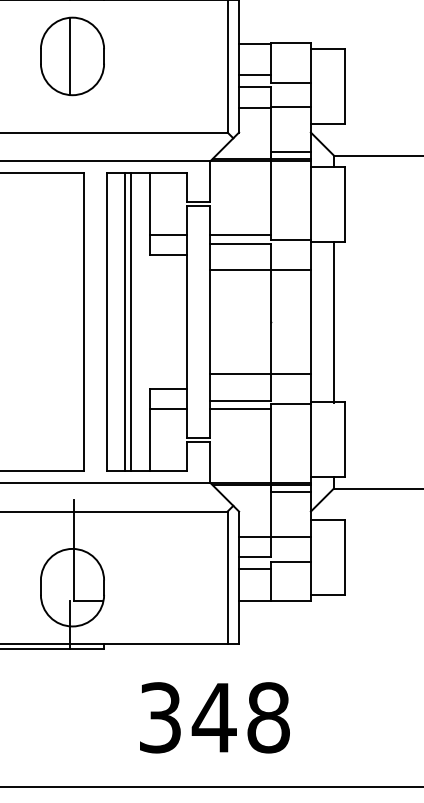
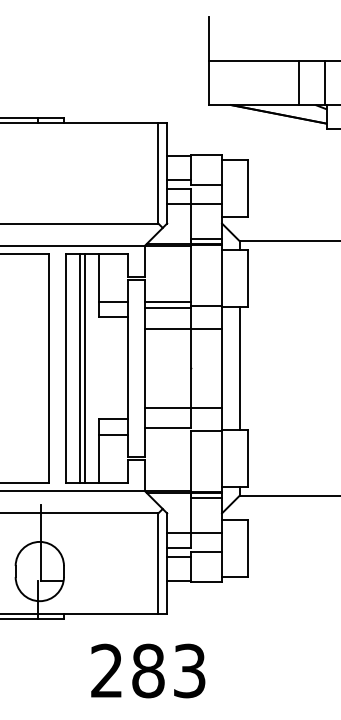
part: (72, 55) -> (39, 164), removed
line: (240, 409) -> (168, 435), removed
text: (214, 717) -> (148, 670), 348 -> 283

